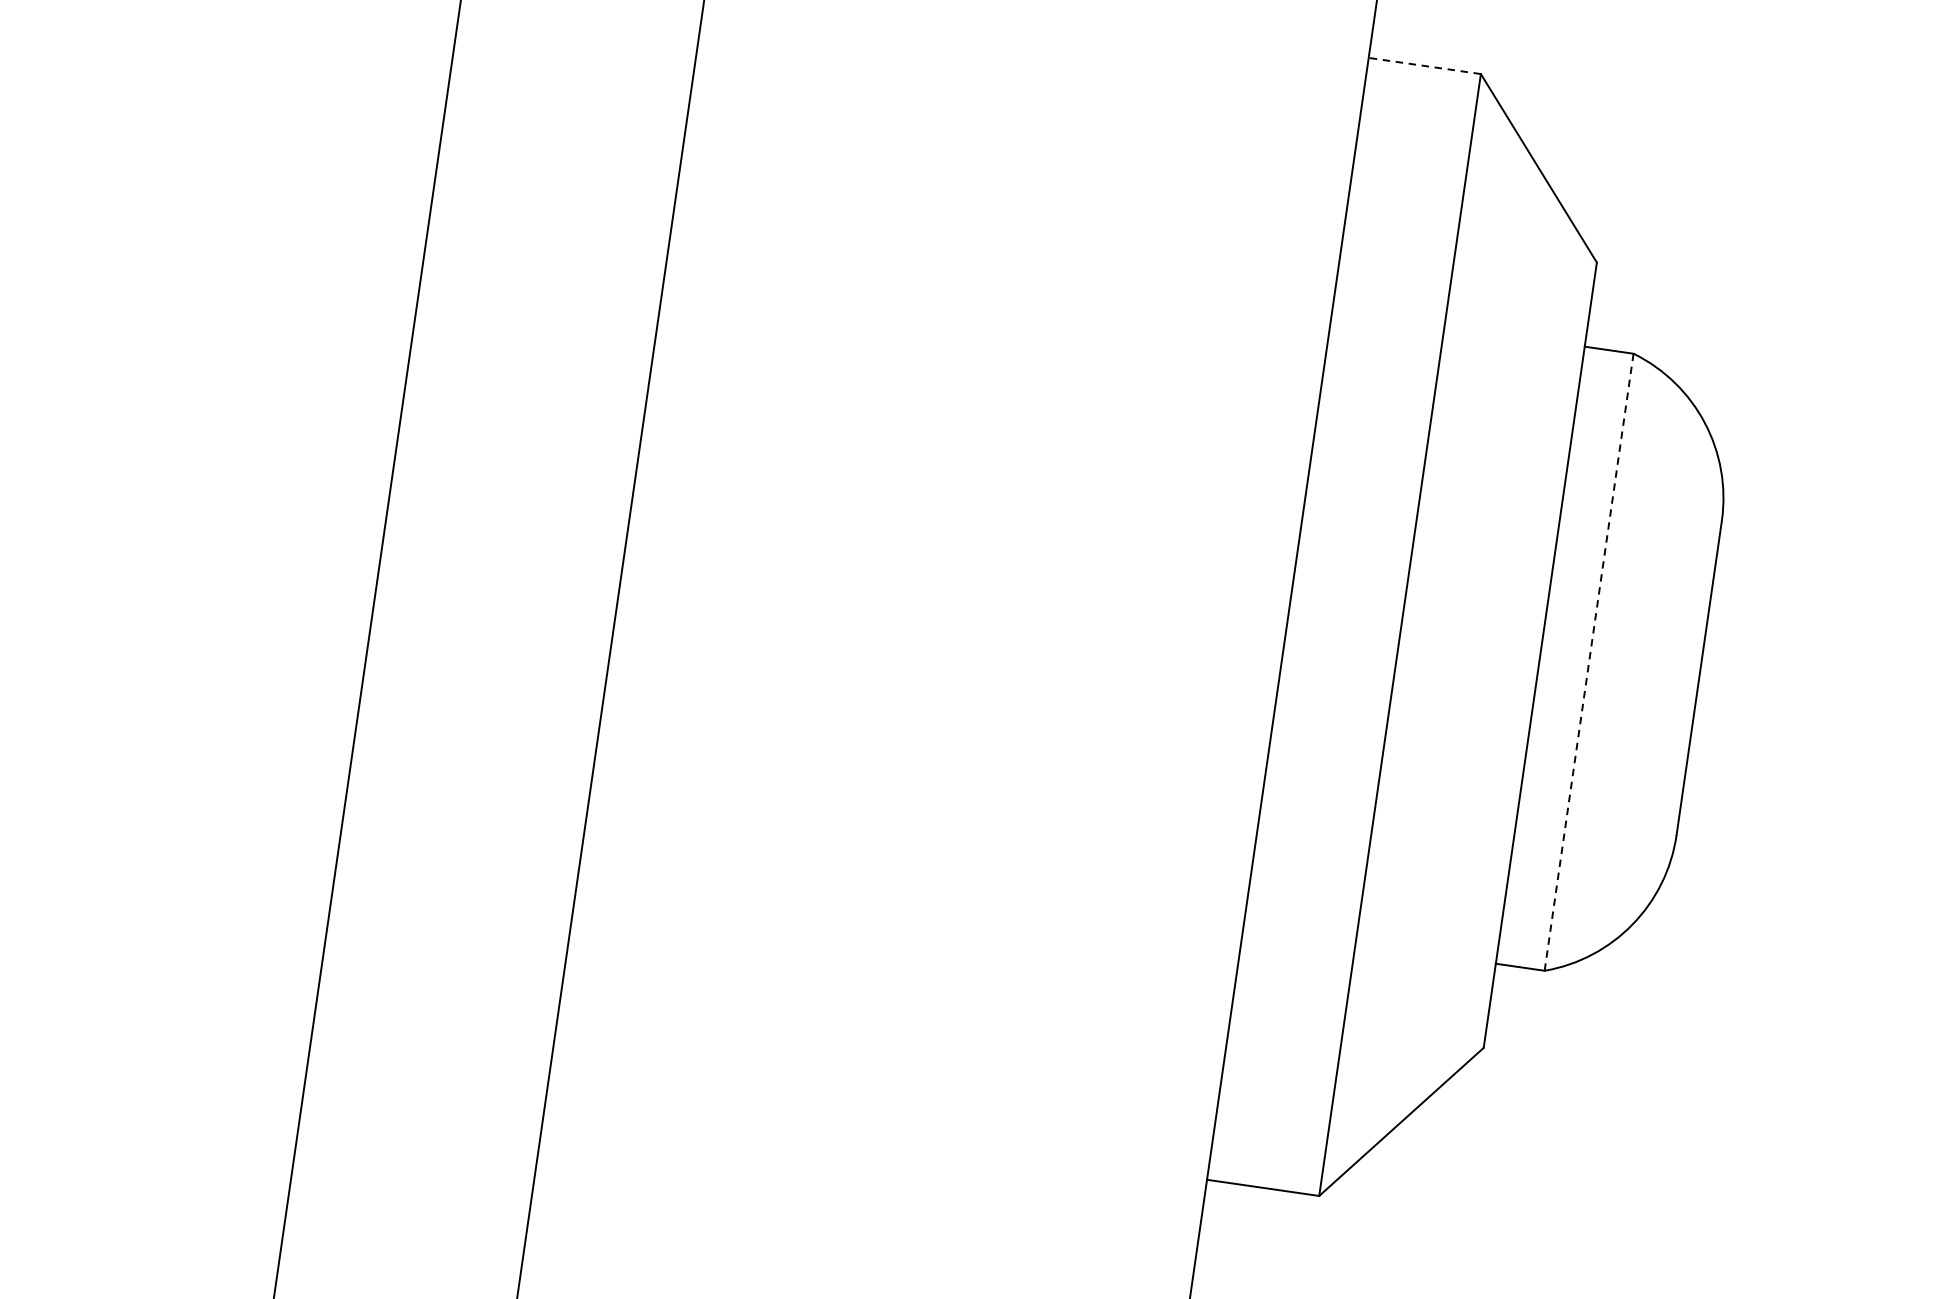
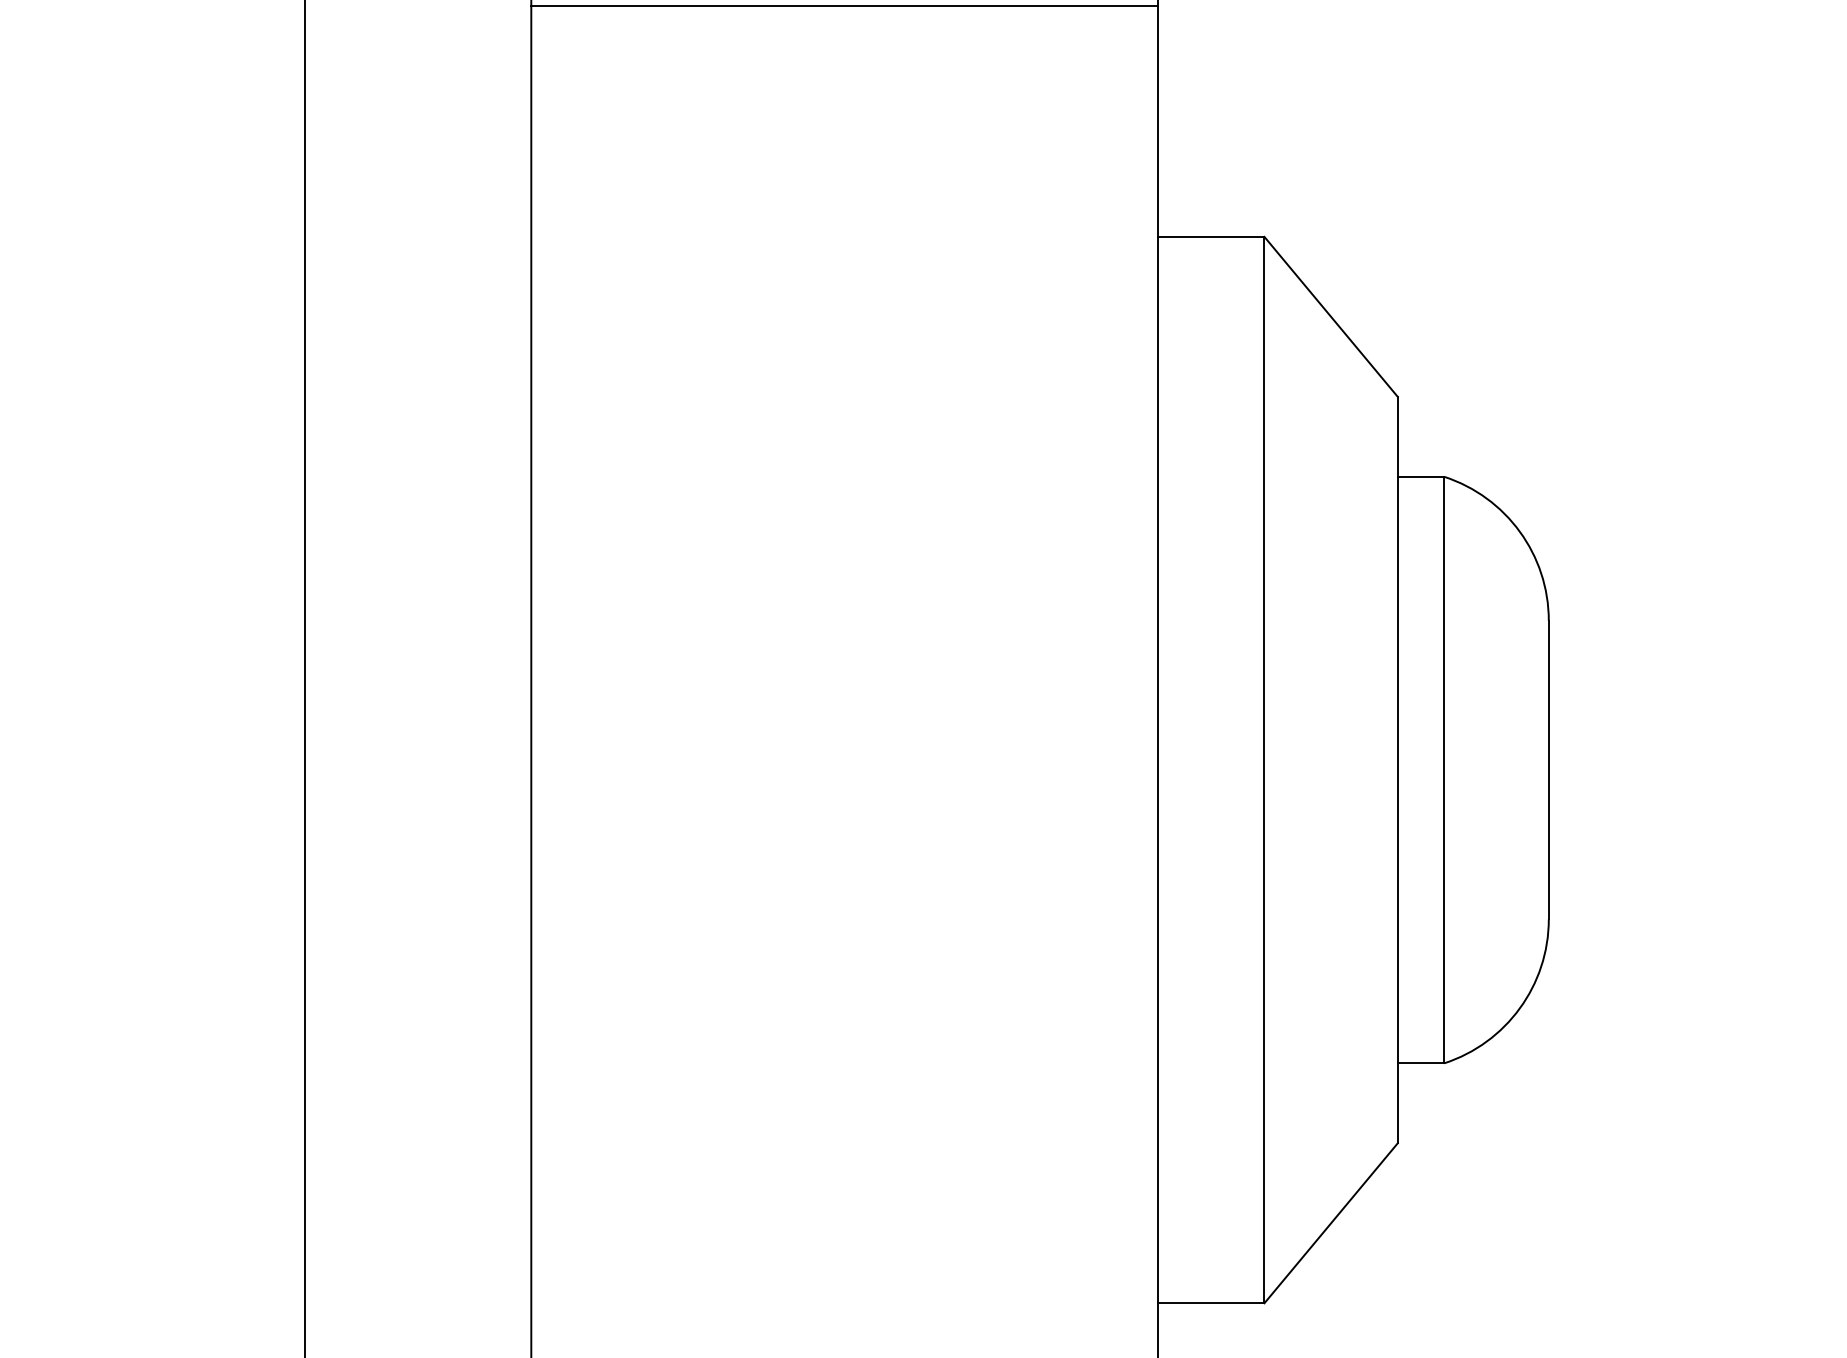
line: (1424, 65) -> (1210, 236), dashed -> solid
line: (1589, 661) -> (1444, 769), dashed -> solid

